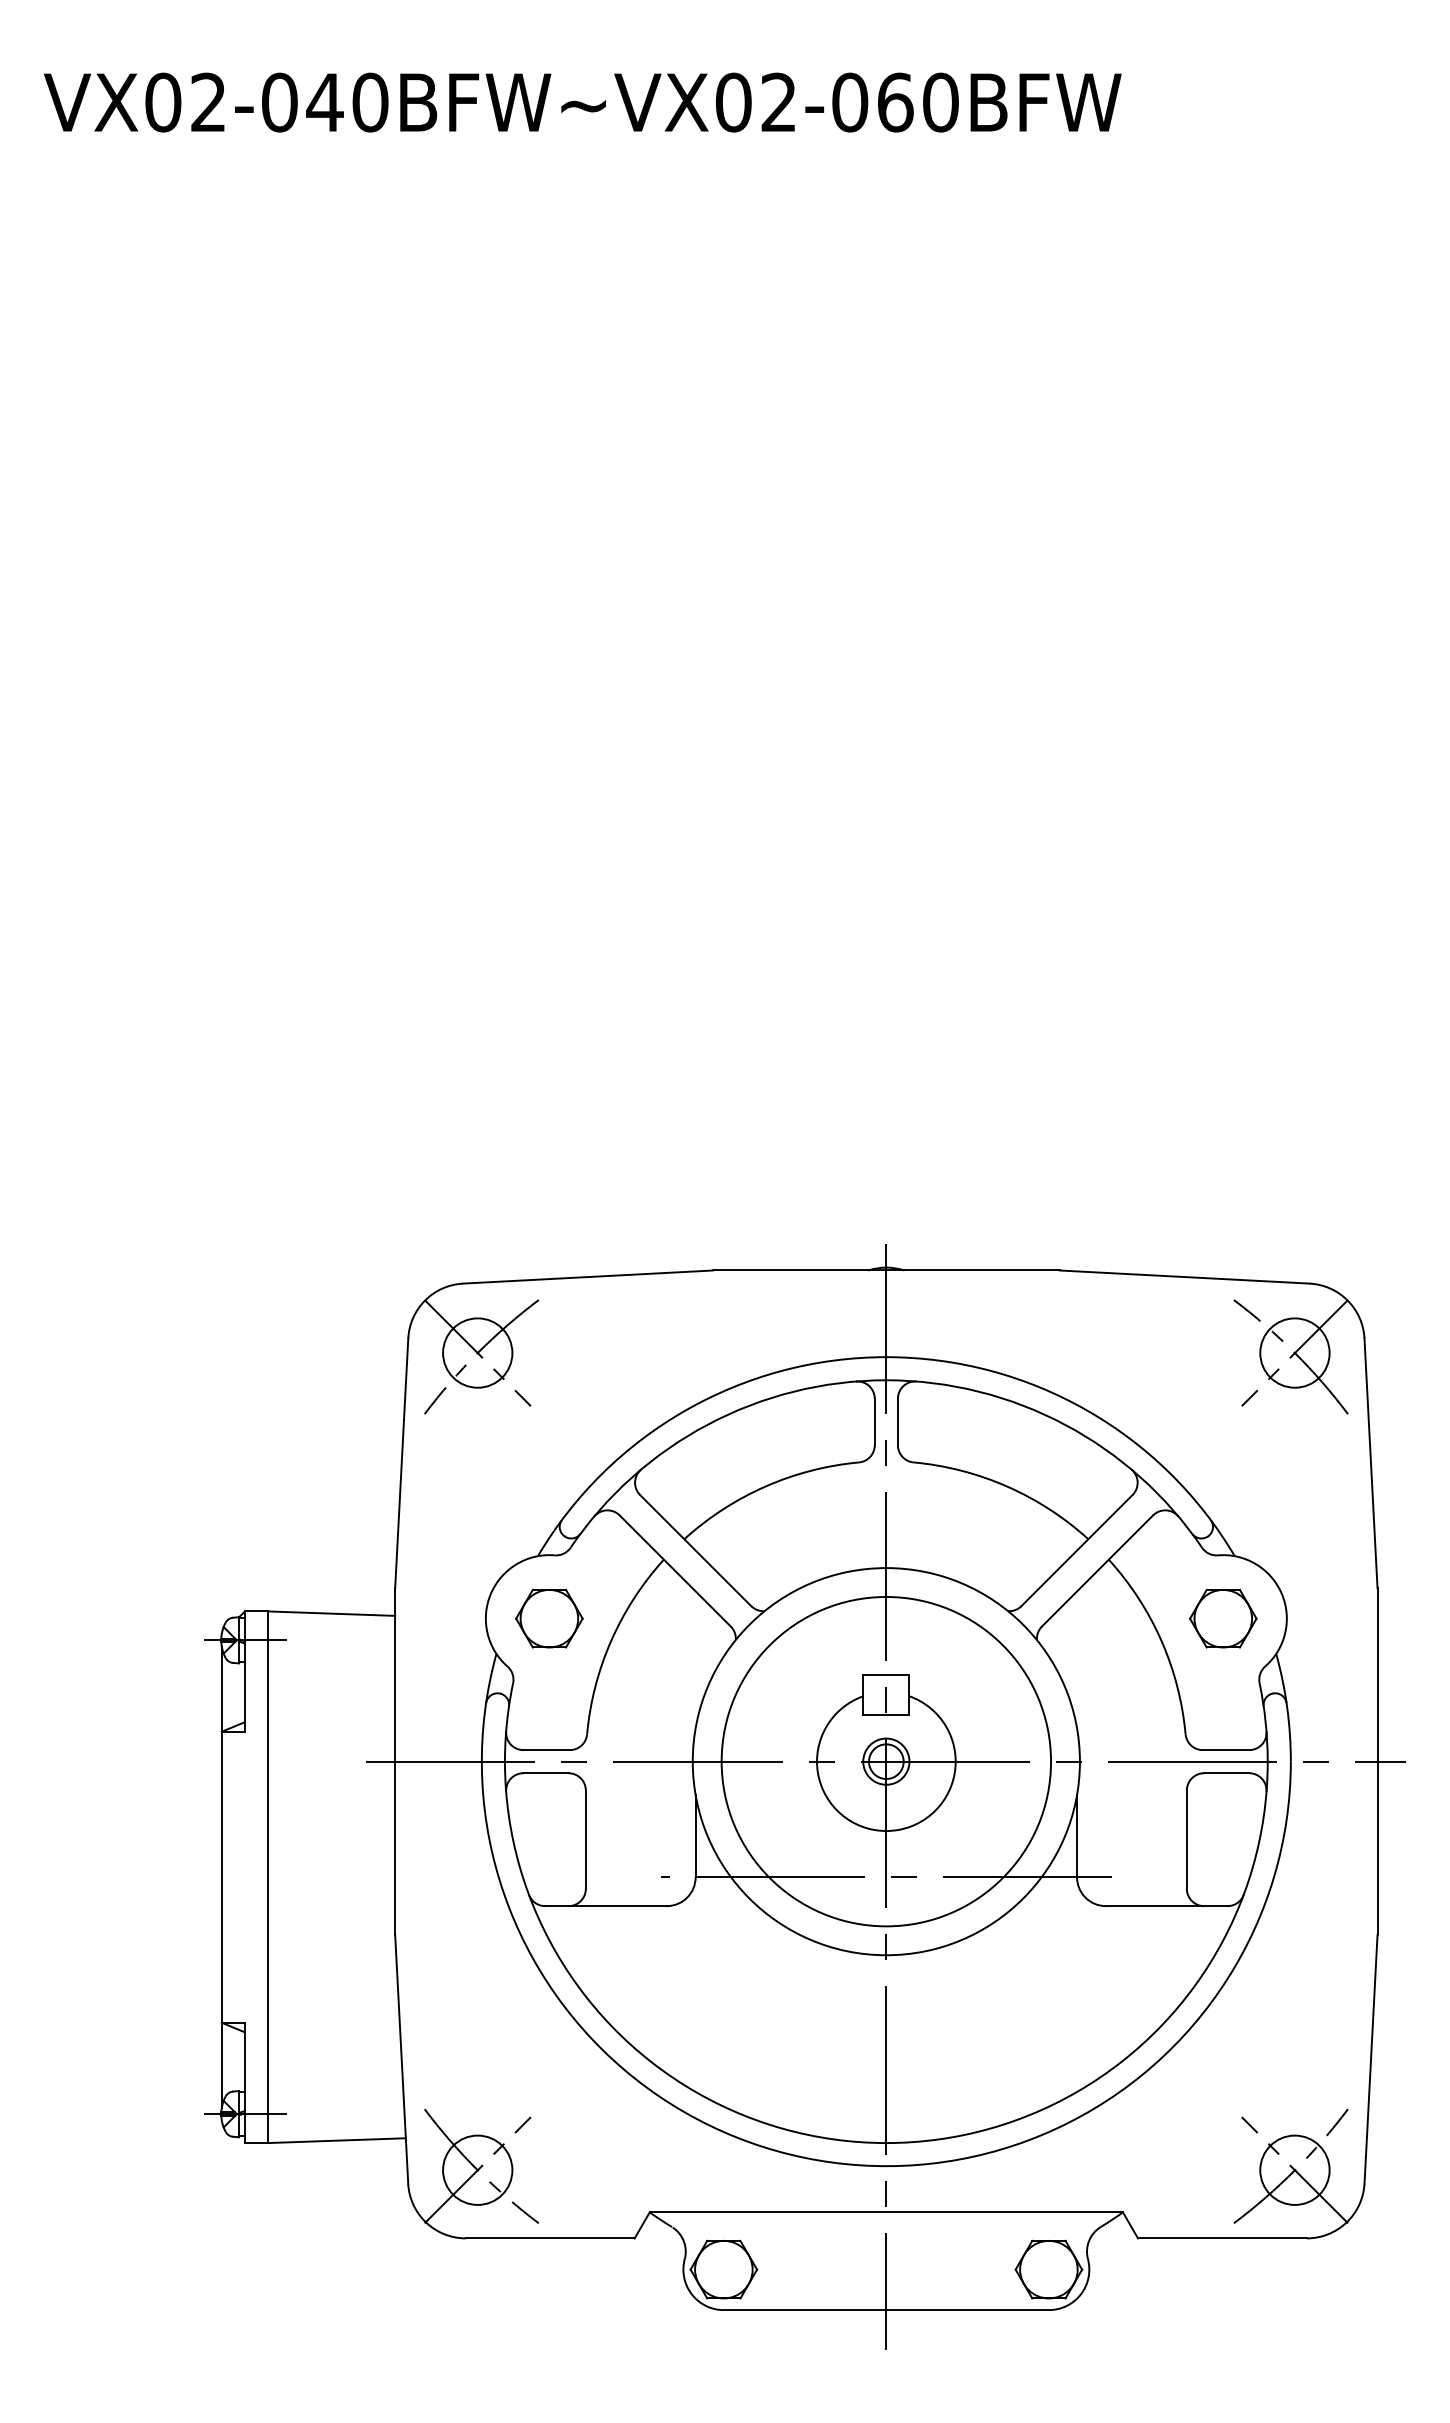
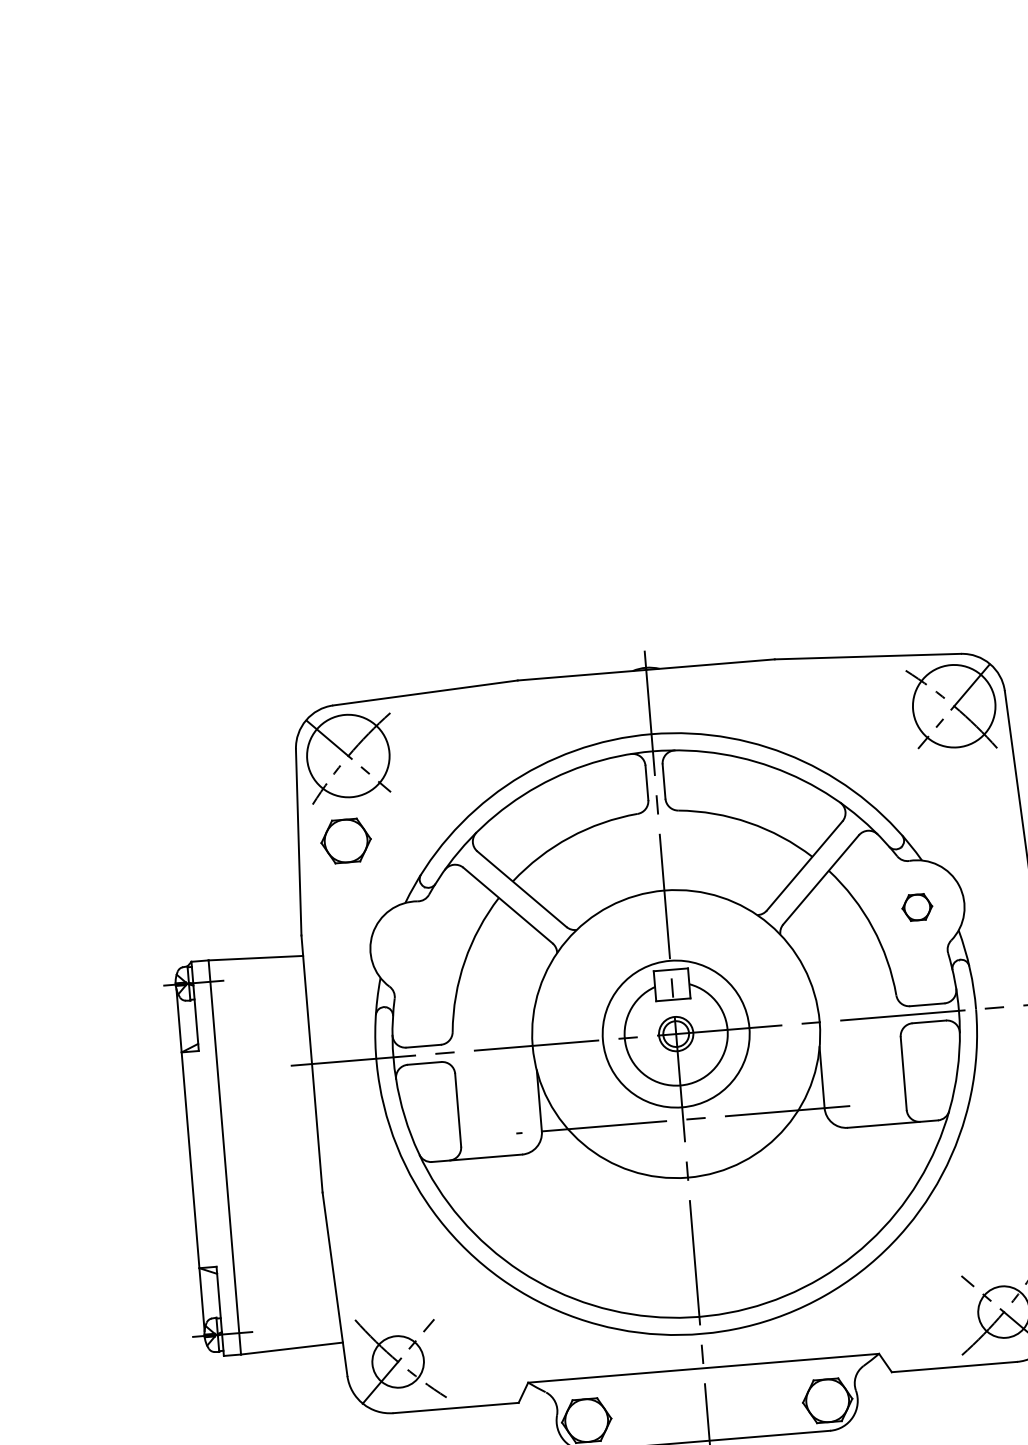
circle: (477, 1352) -> (348, 755), size x1.6
circle: (1294, 1352) -> (953, 705), size x1.6
part: (549, 1618) -> (346, 840), moved
part: (1223, 1618) -> (917, 907), size x0.6
circle: (886, 1761) -> (676, 1033), size x0.6

